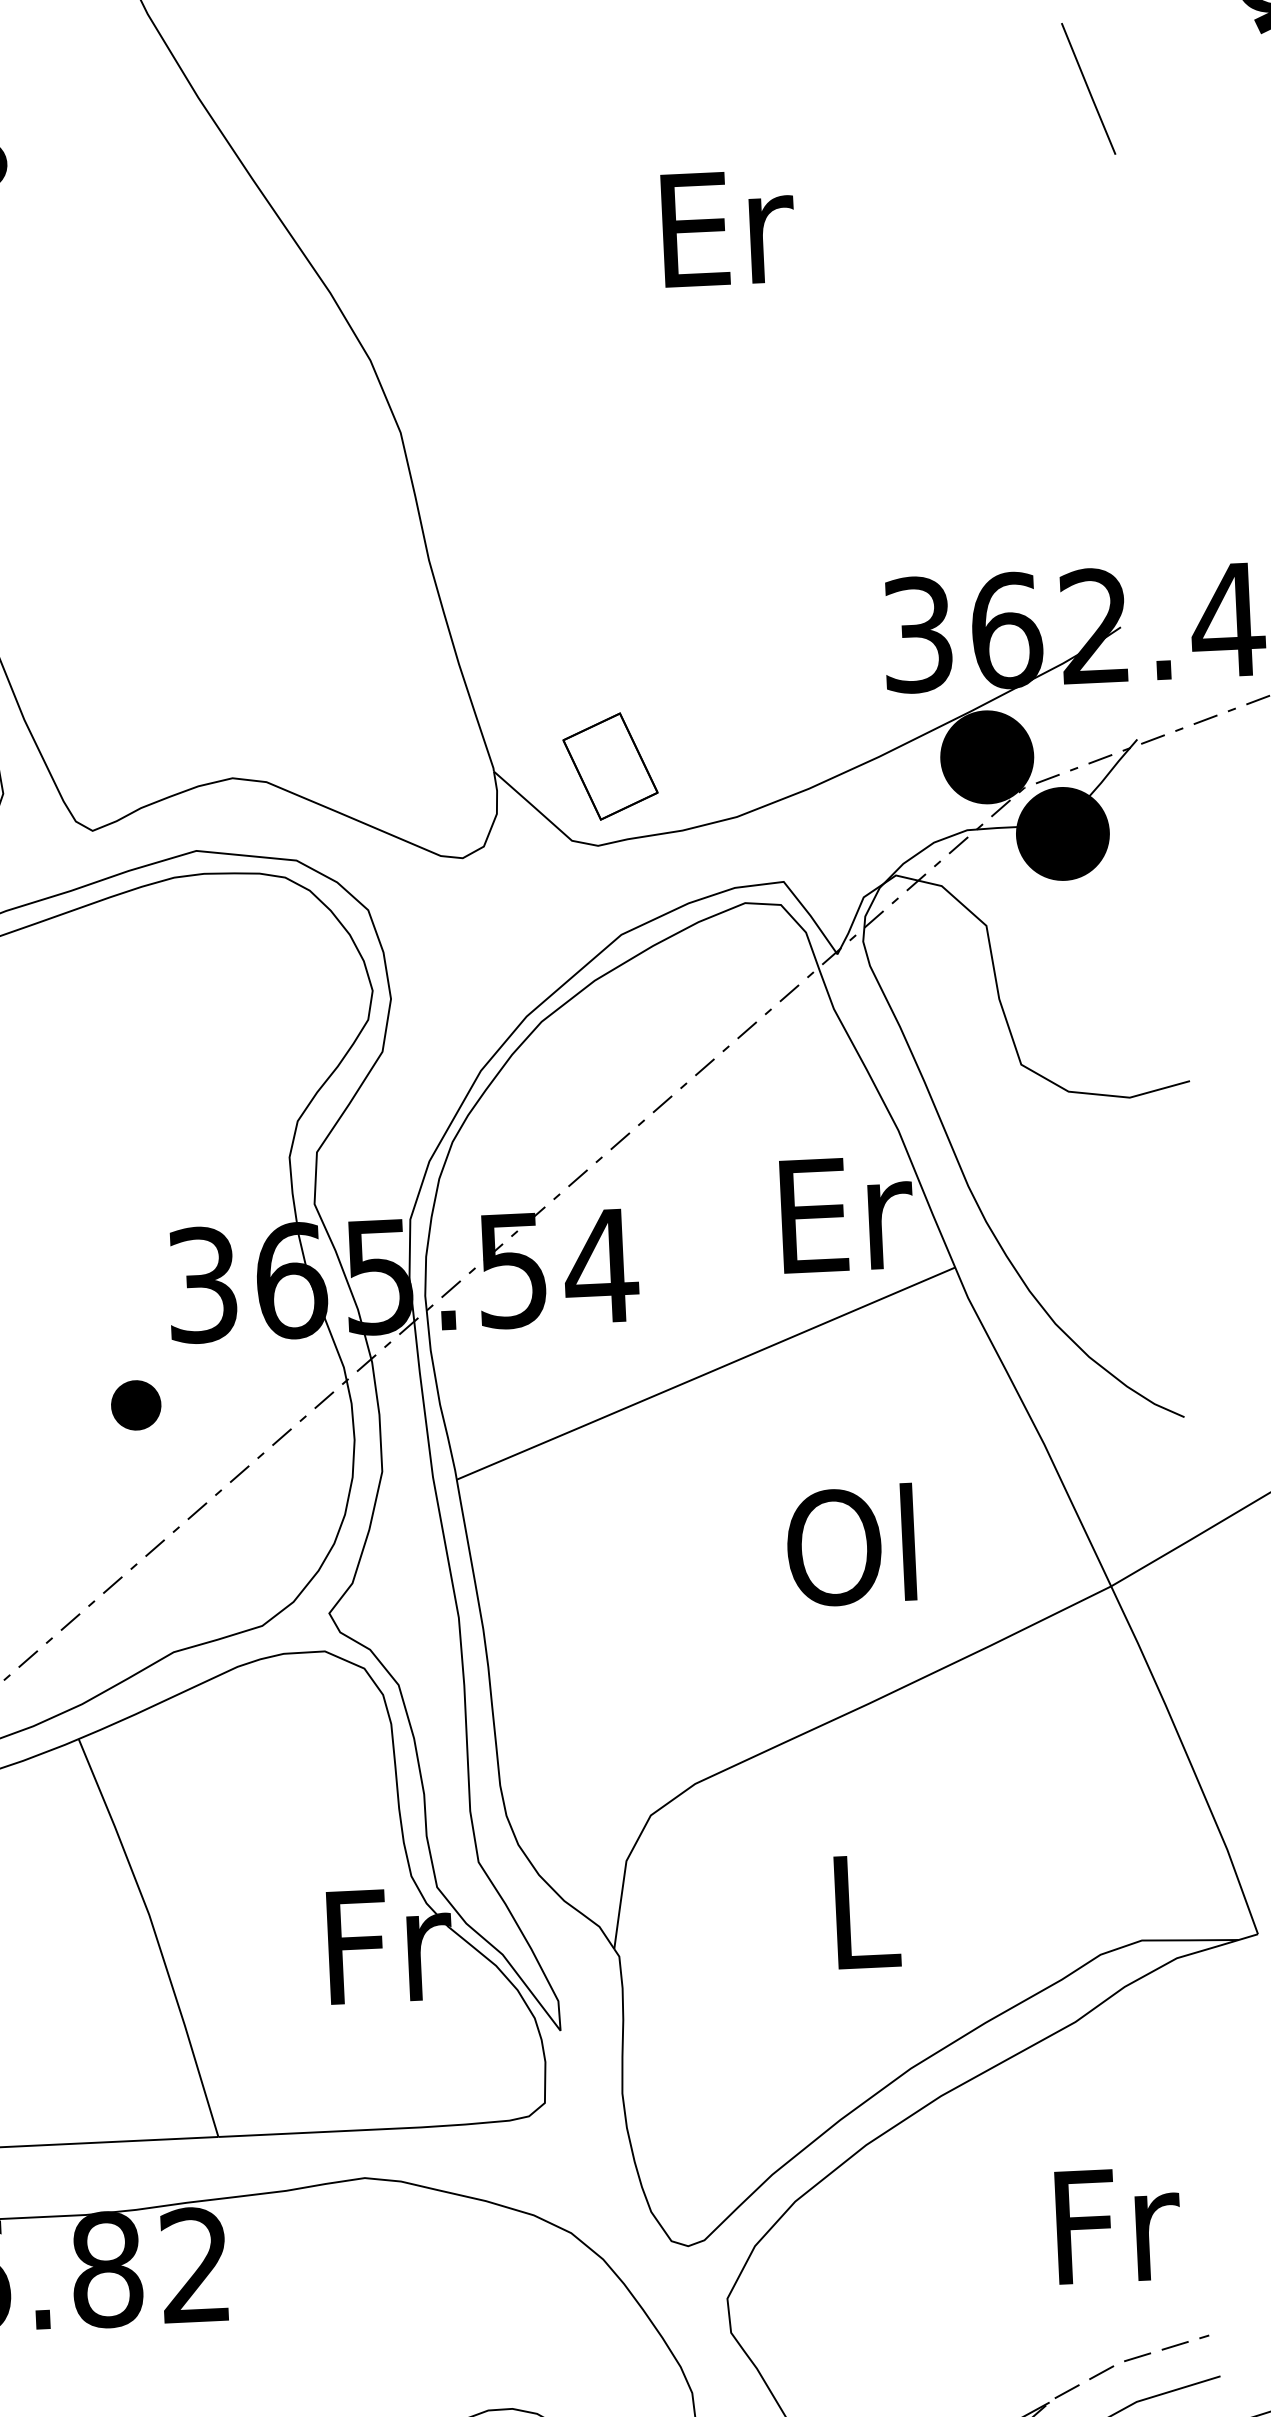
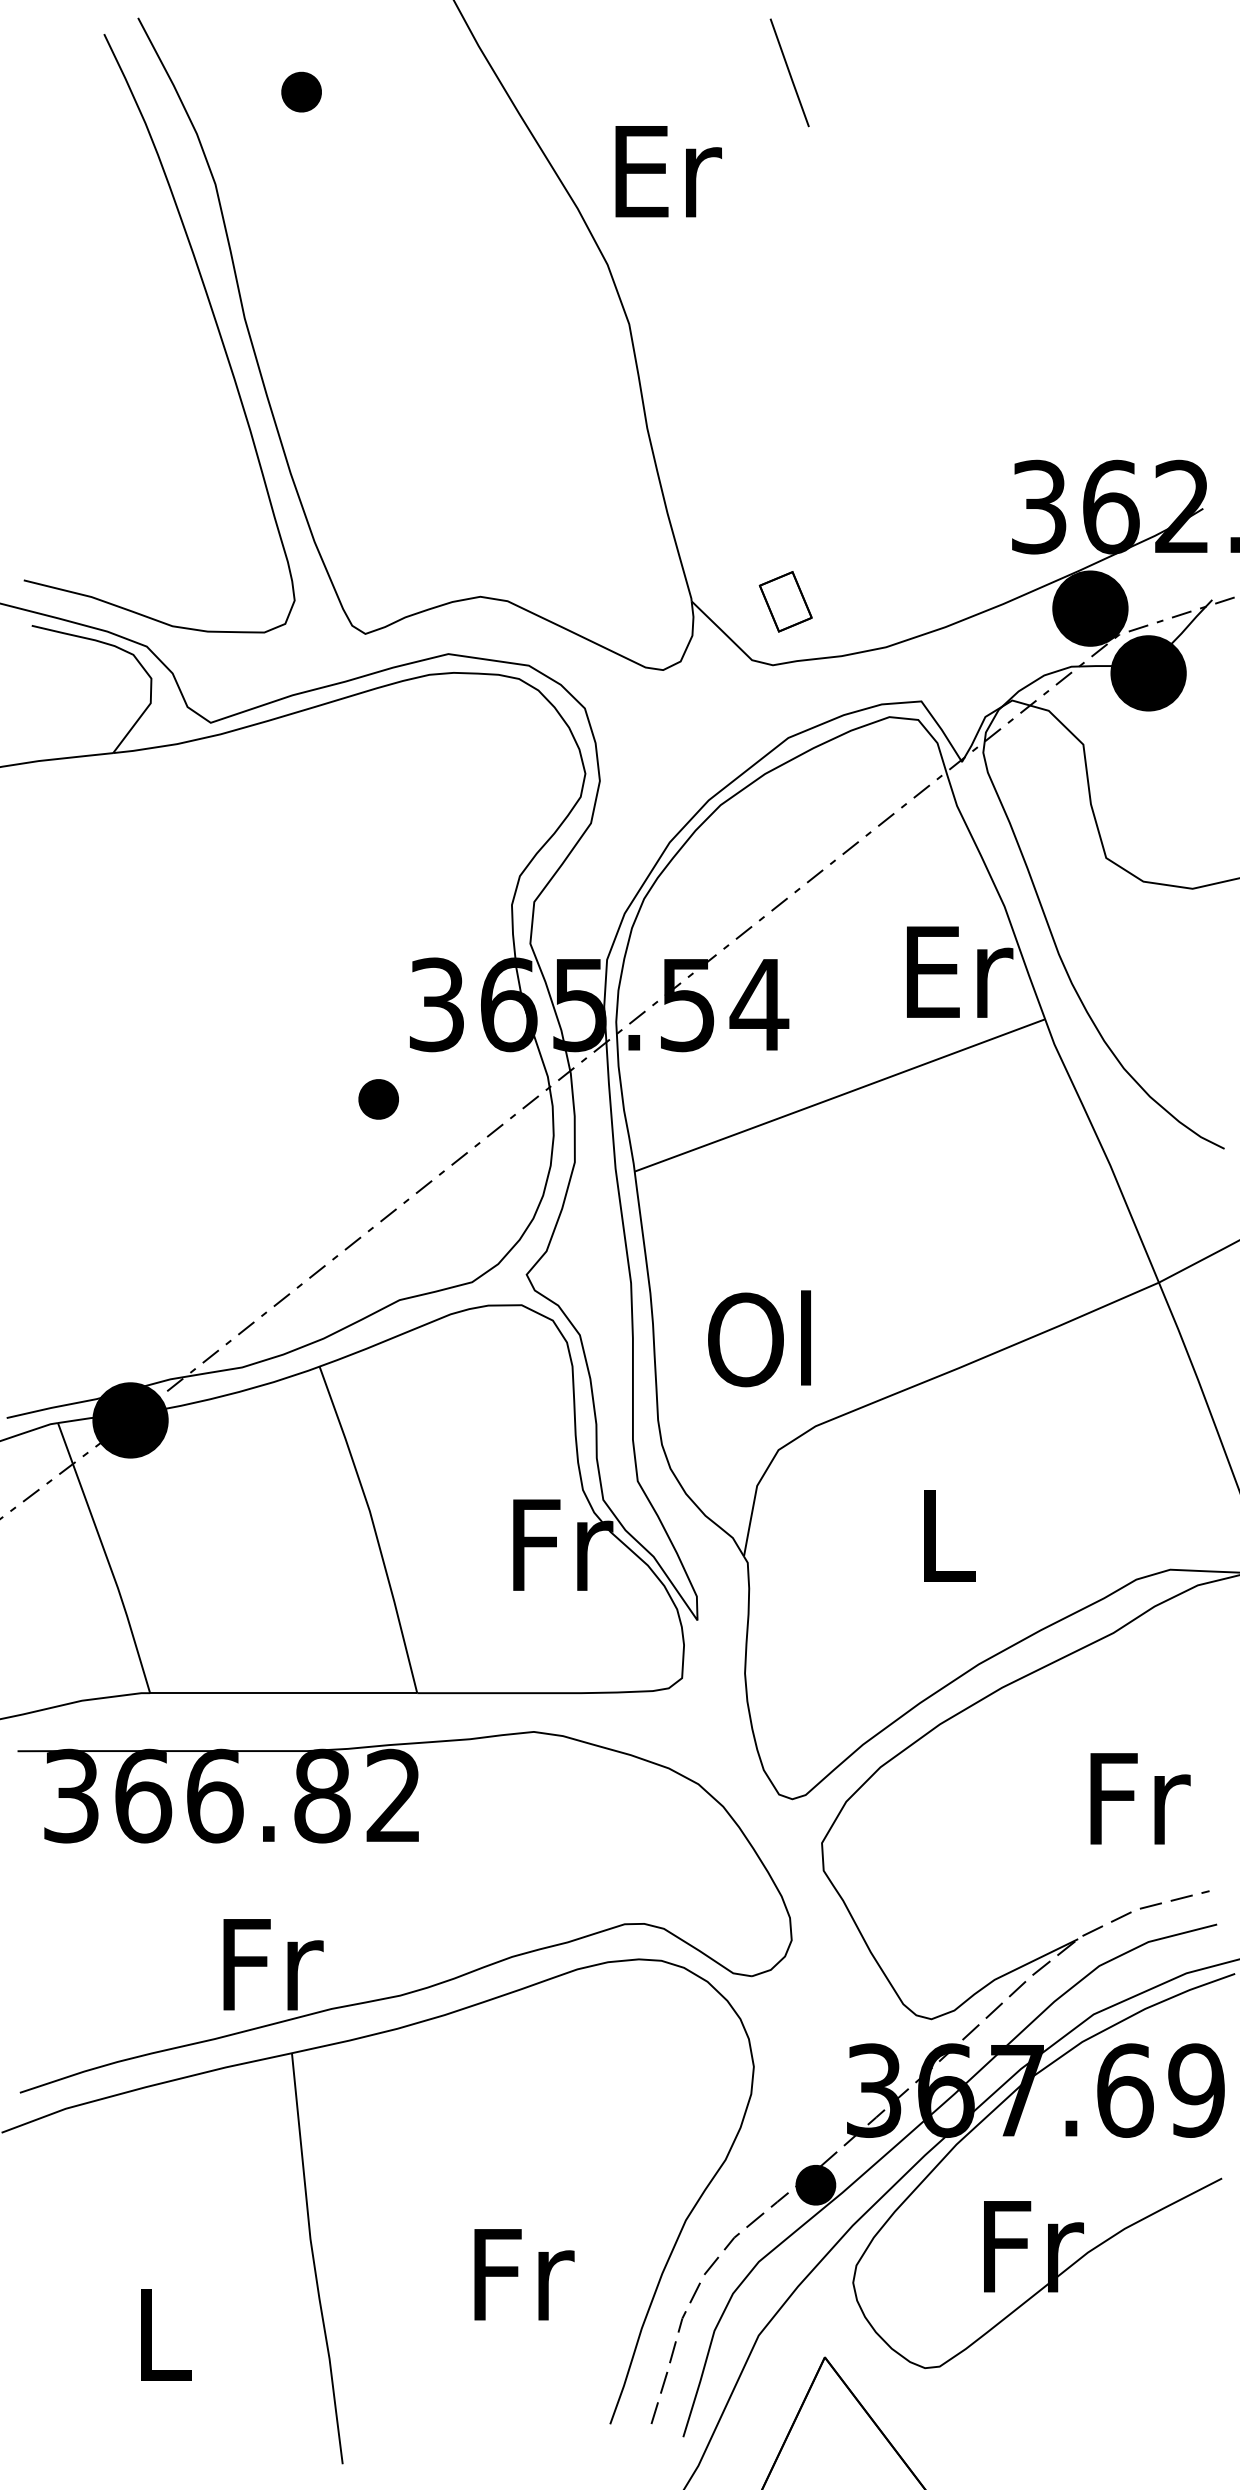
line: (1088, 88) -> (789, 72), moved
text: (728, 228) -> (668, 171), moved
part: (609, 766) -> (785, 601), size x0.7
text: (851, 1545) -> (759, 1338), moved

